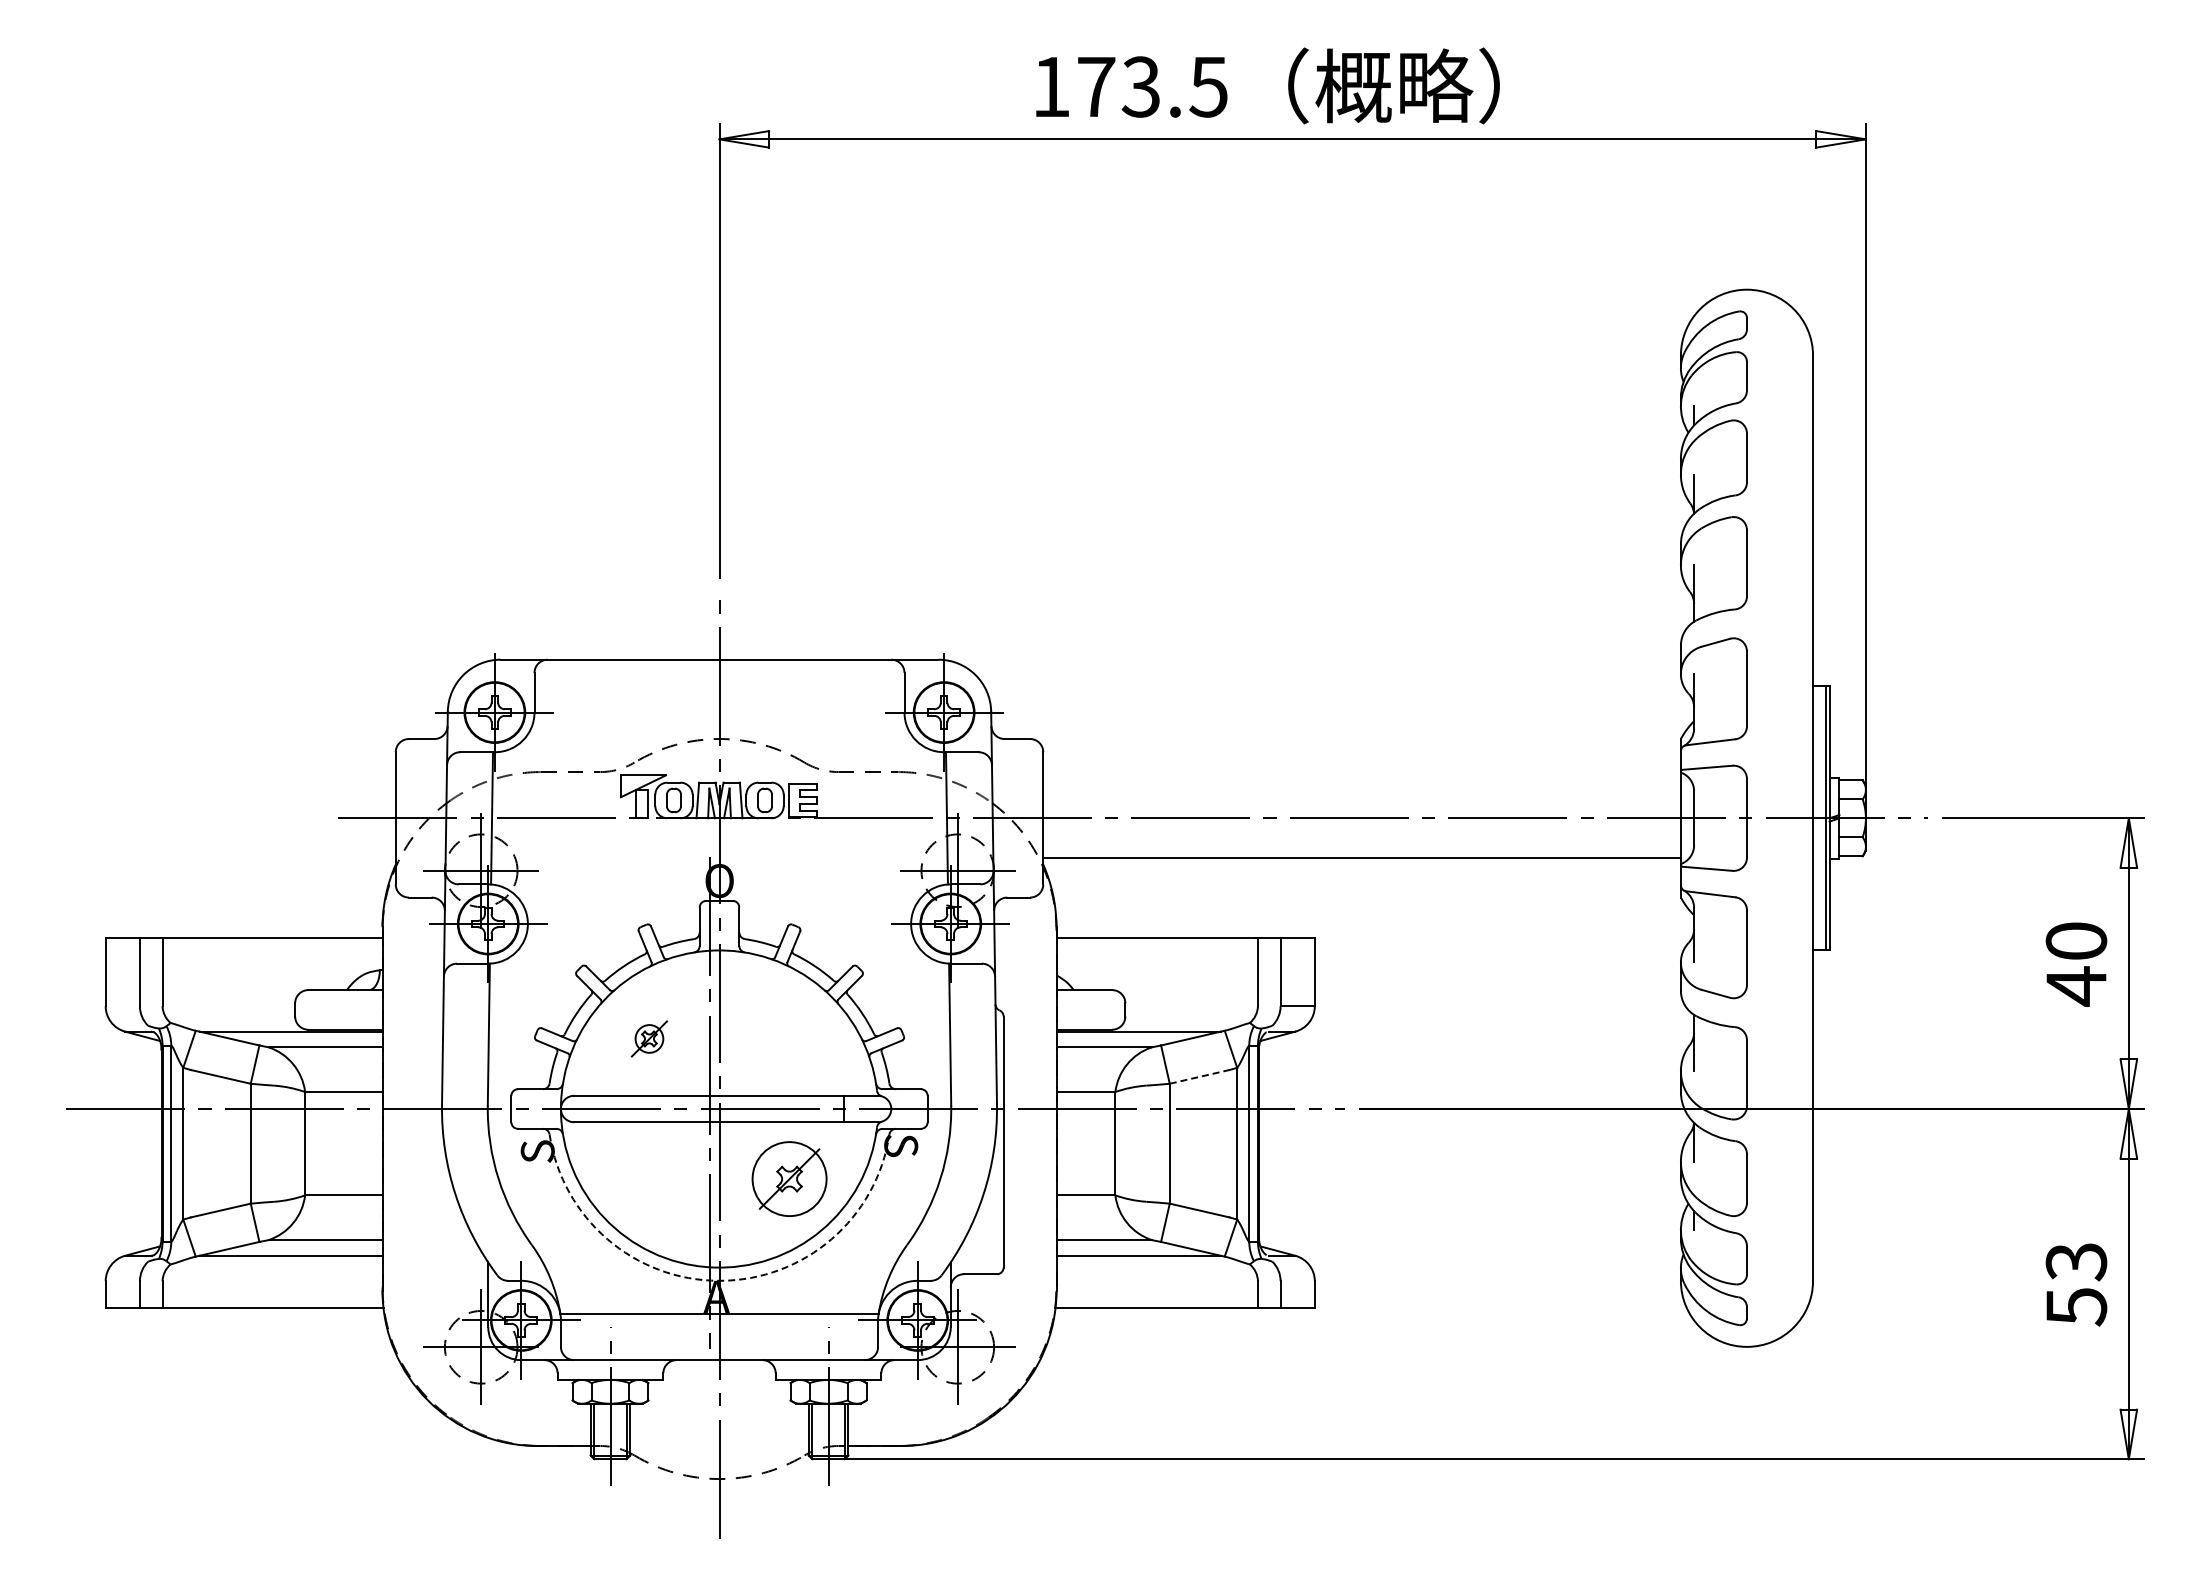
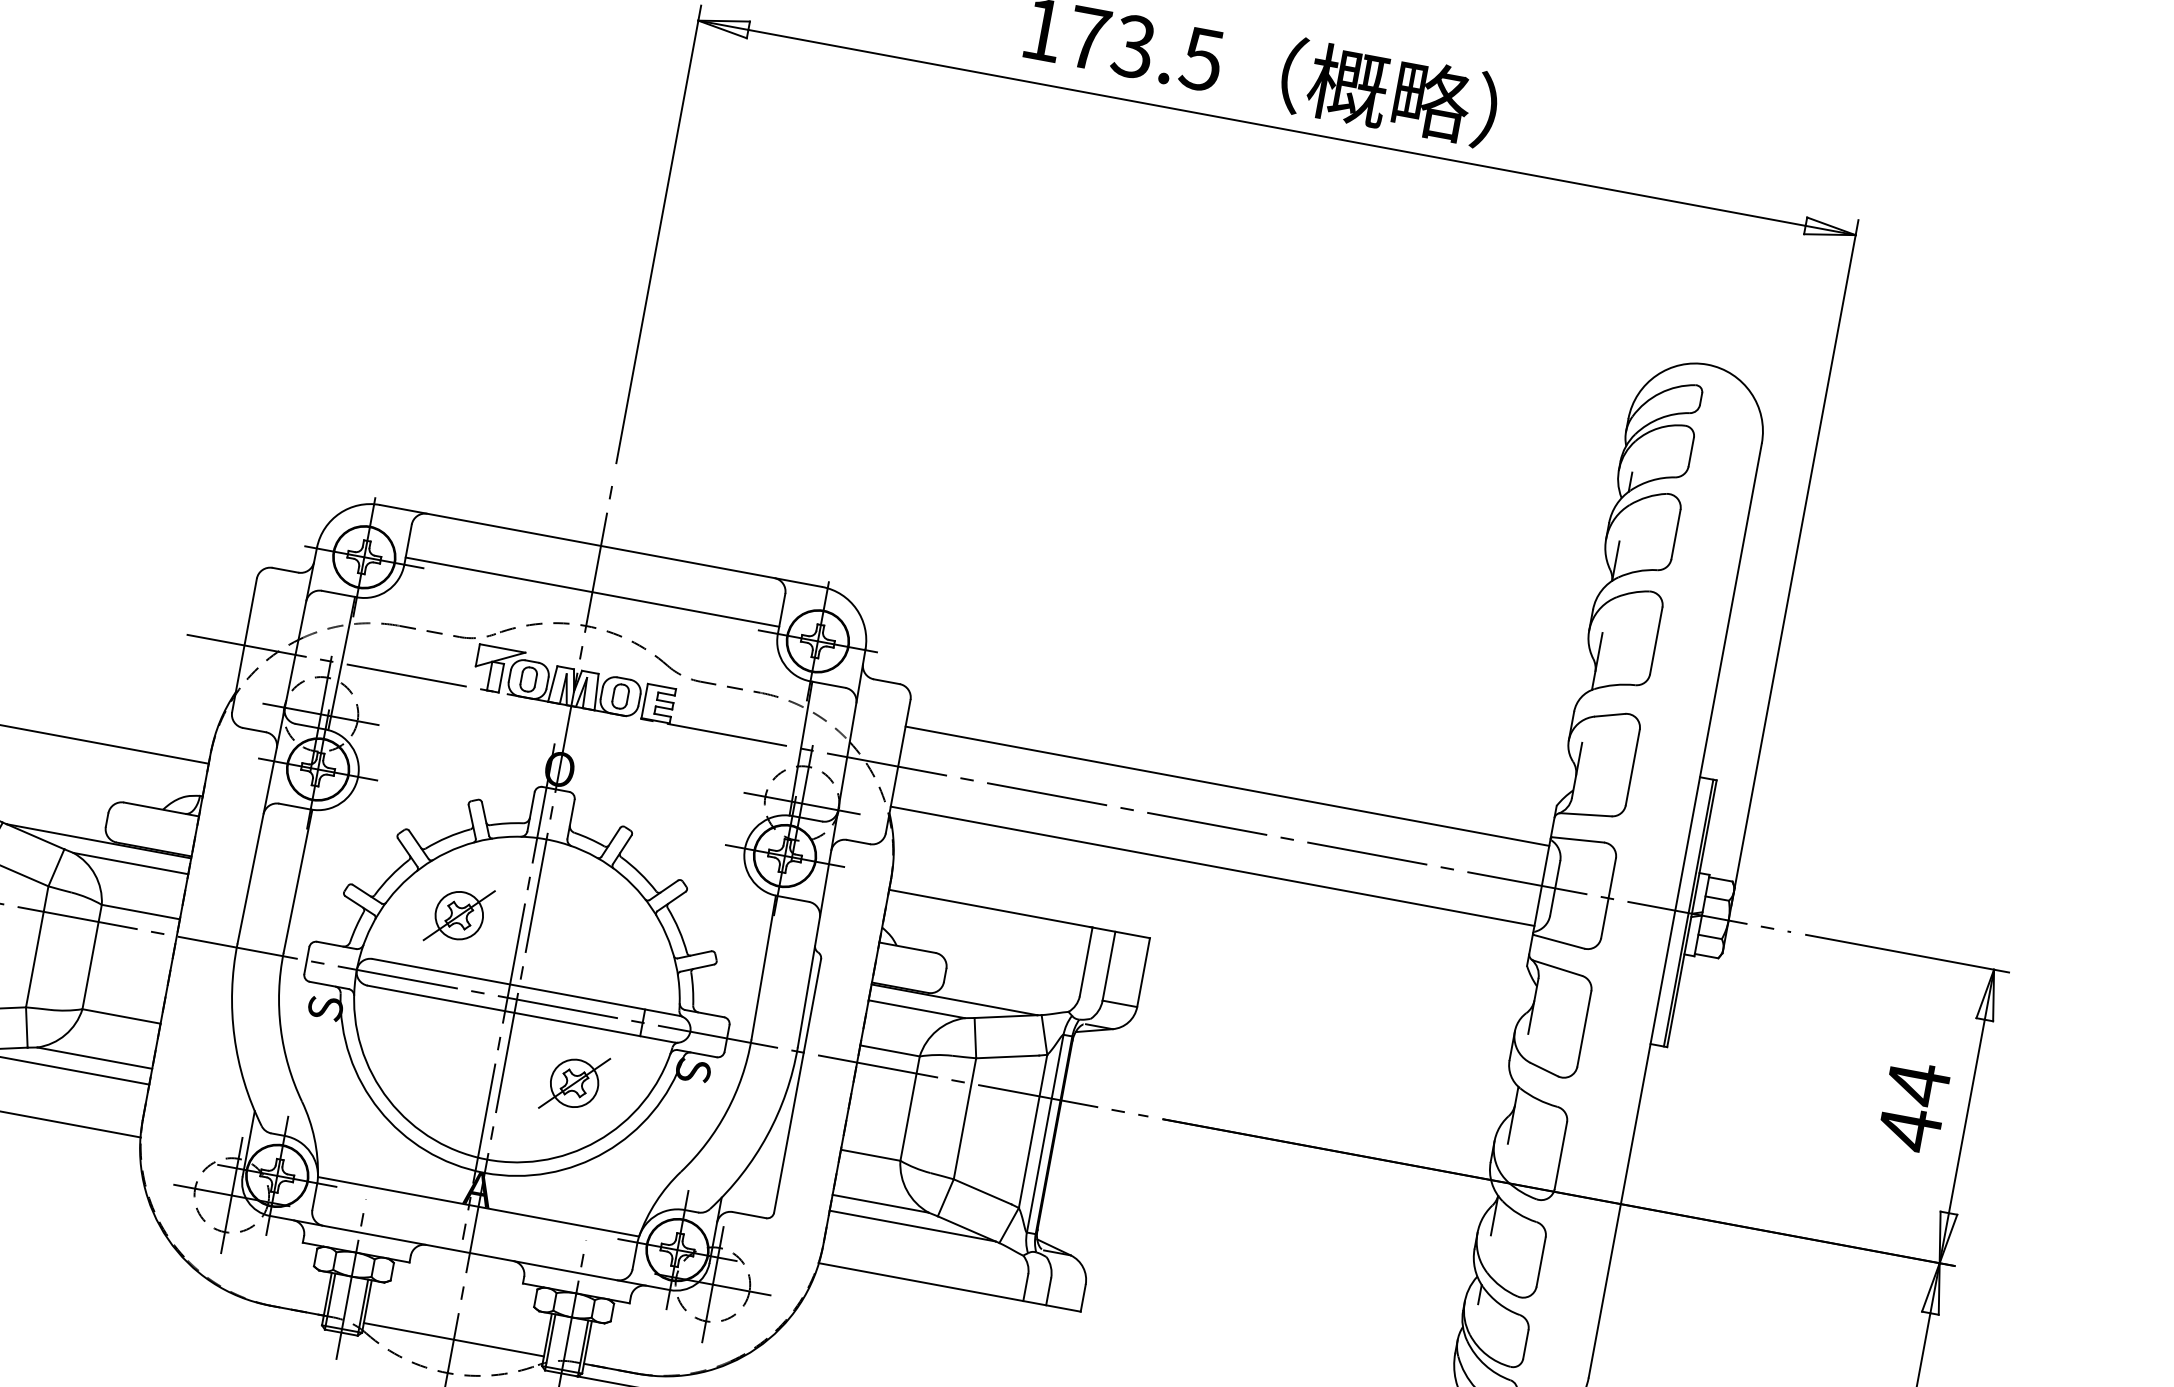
line: (719, 705) -> (592, 592), added
line: (1361, 778) -> (1226, 785), added
text: (2076, 941) -> (1918, 1084), 40 -> 44
part: (649, 1038) -> (459, 915), size x1.67
line: (1199, 1076) -> (1007, 1056), dashed -> solid
circle: (789, 1178) -> (574, 1082), size x0.62
arc: (719, 1280) -> (484, 1172), dashed -> solid
line: (719, 1446) -> (453, 1340), added

